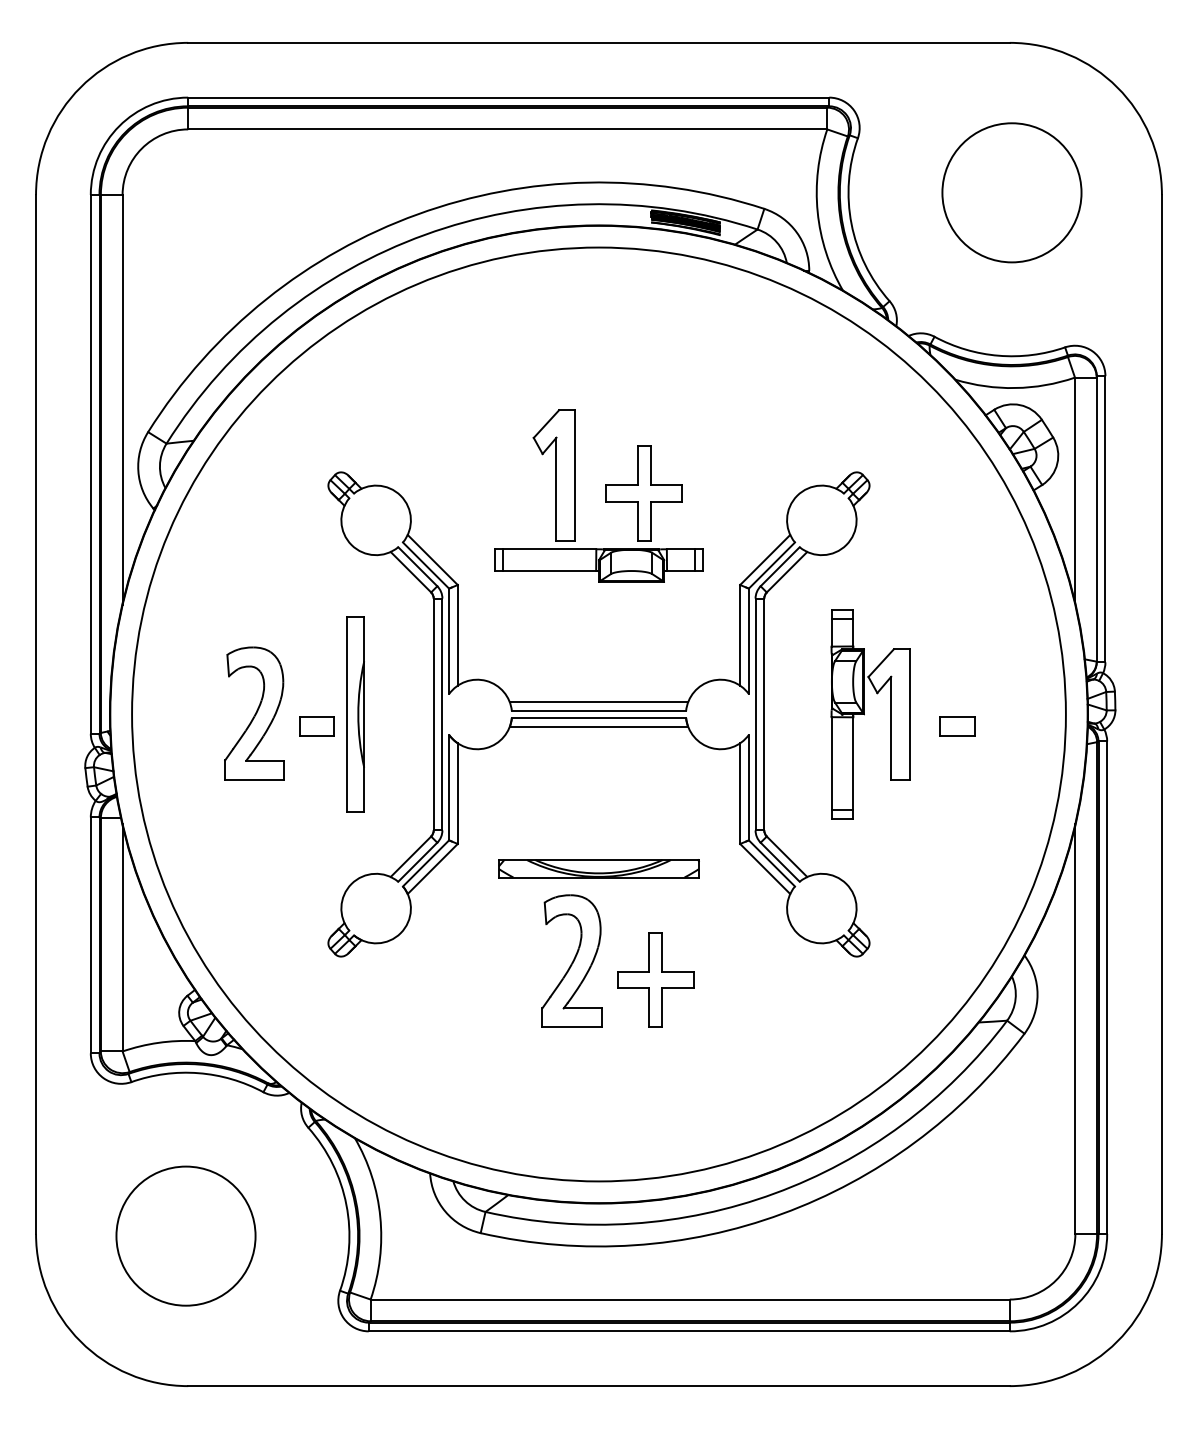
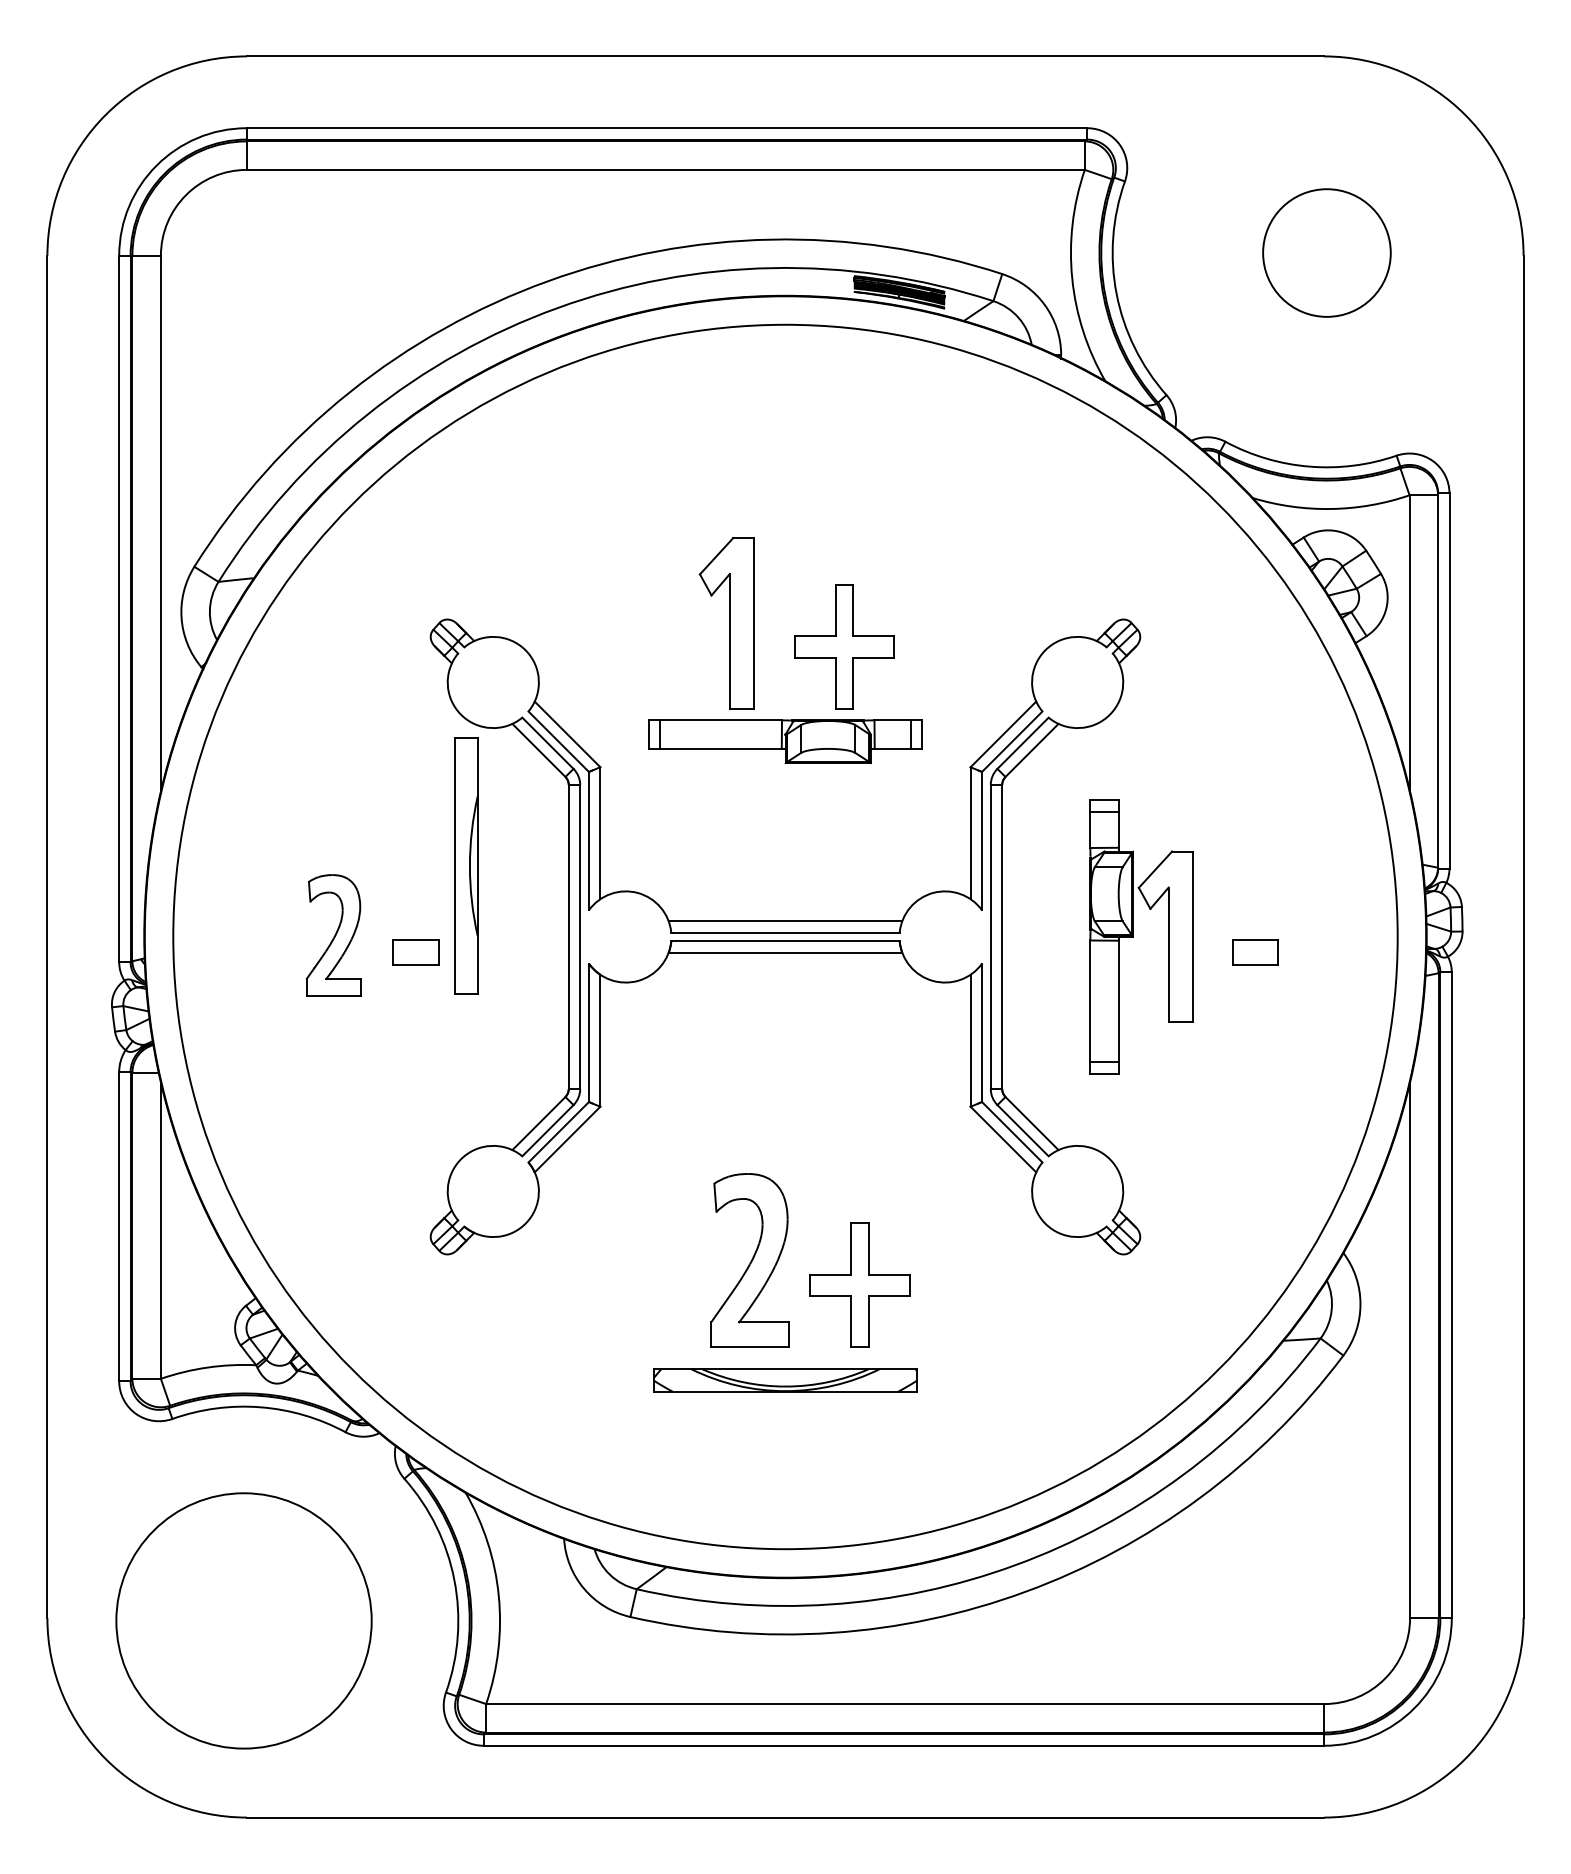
circle: (1011, 192) -> (1326, 252), size x0.7
part: (254, 713) -> (333, 935), size x0.7
part: (355, 714) -> (466, 866), moved
part: (598, 868) -> (784, 1380), moved
circle: (185, 1235) -> (243, 1620), size x1.4

